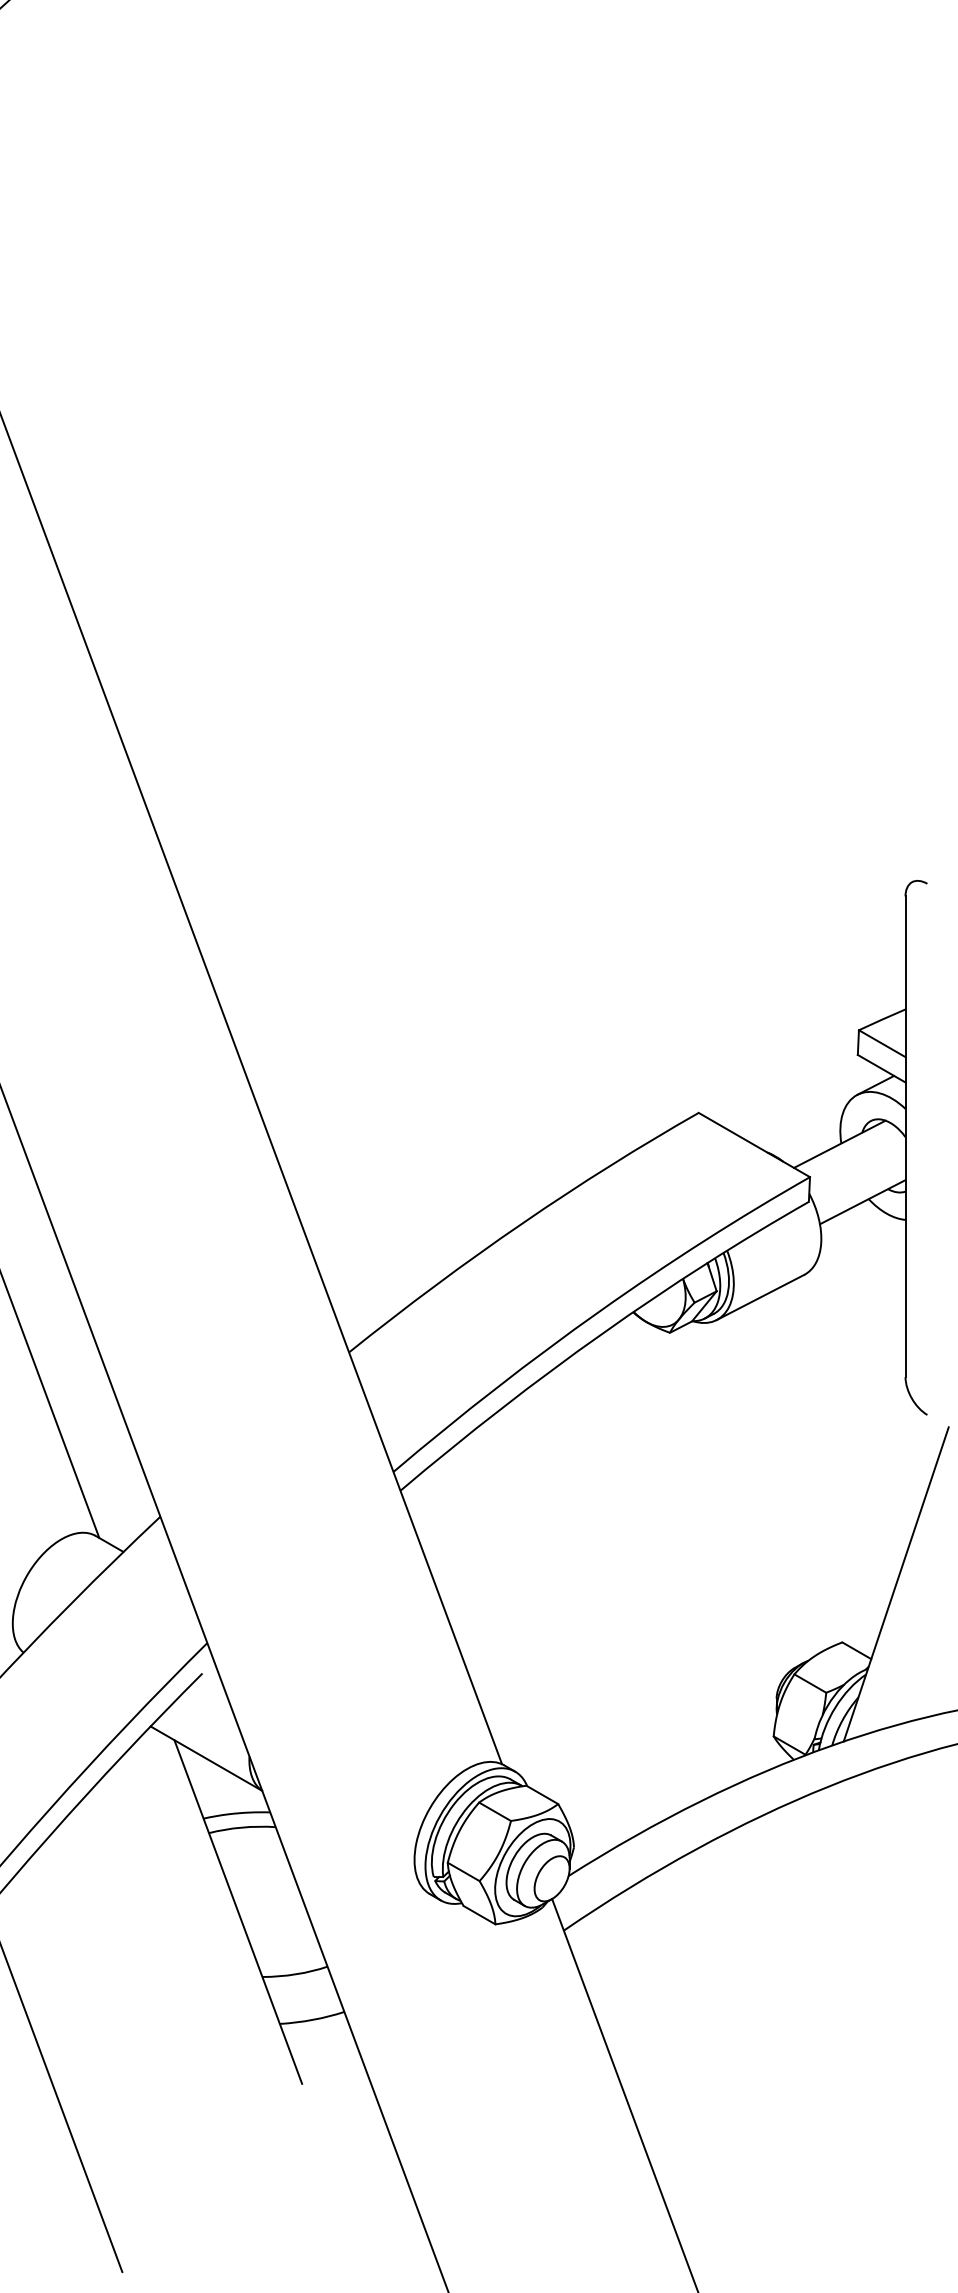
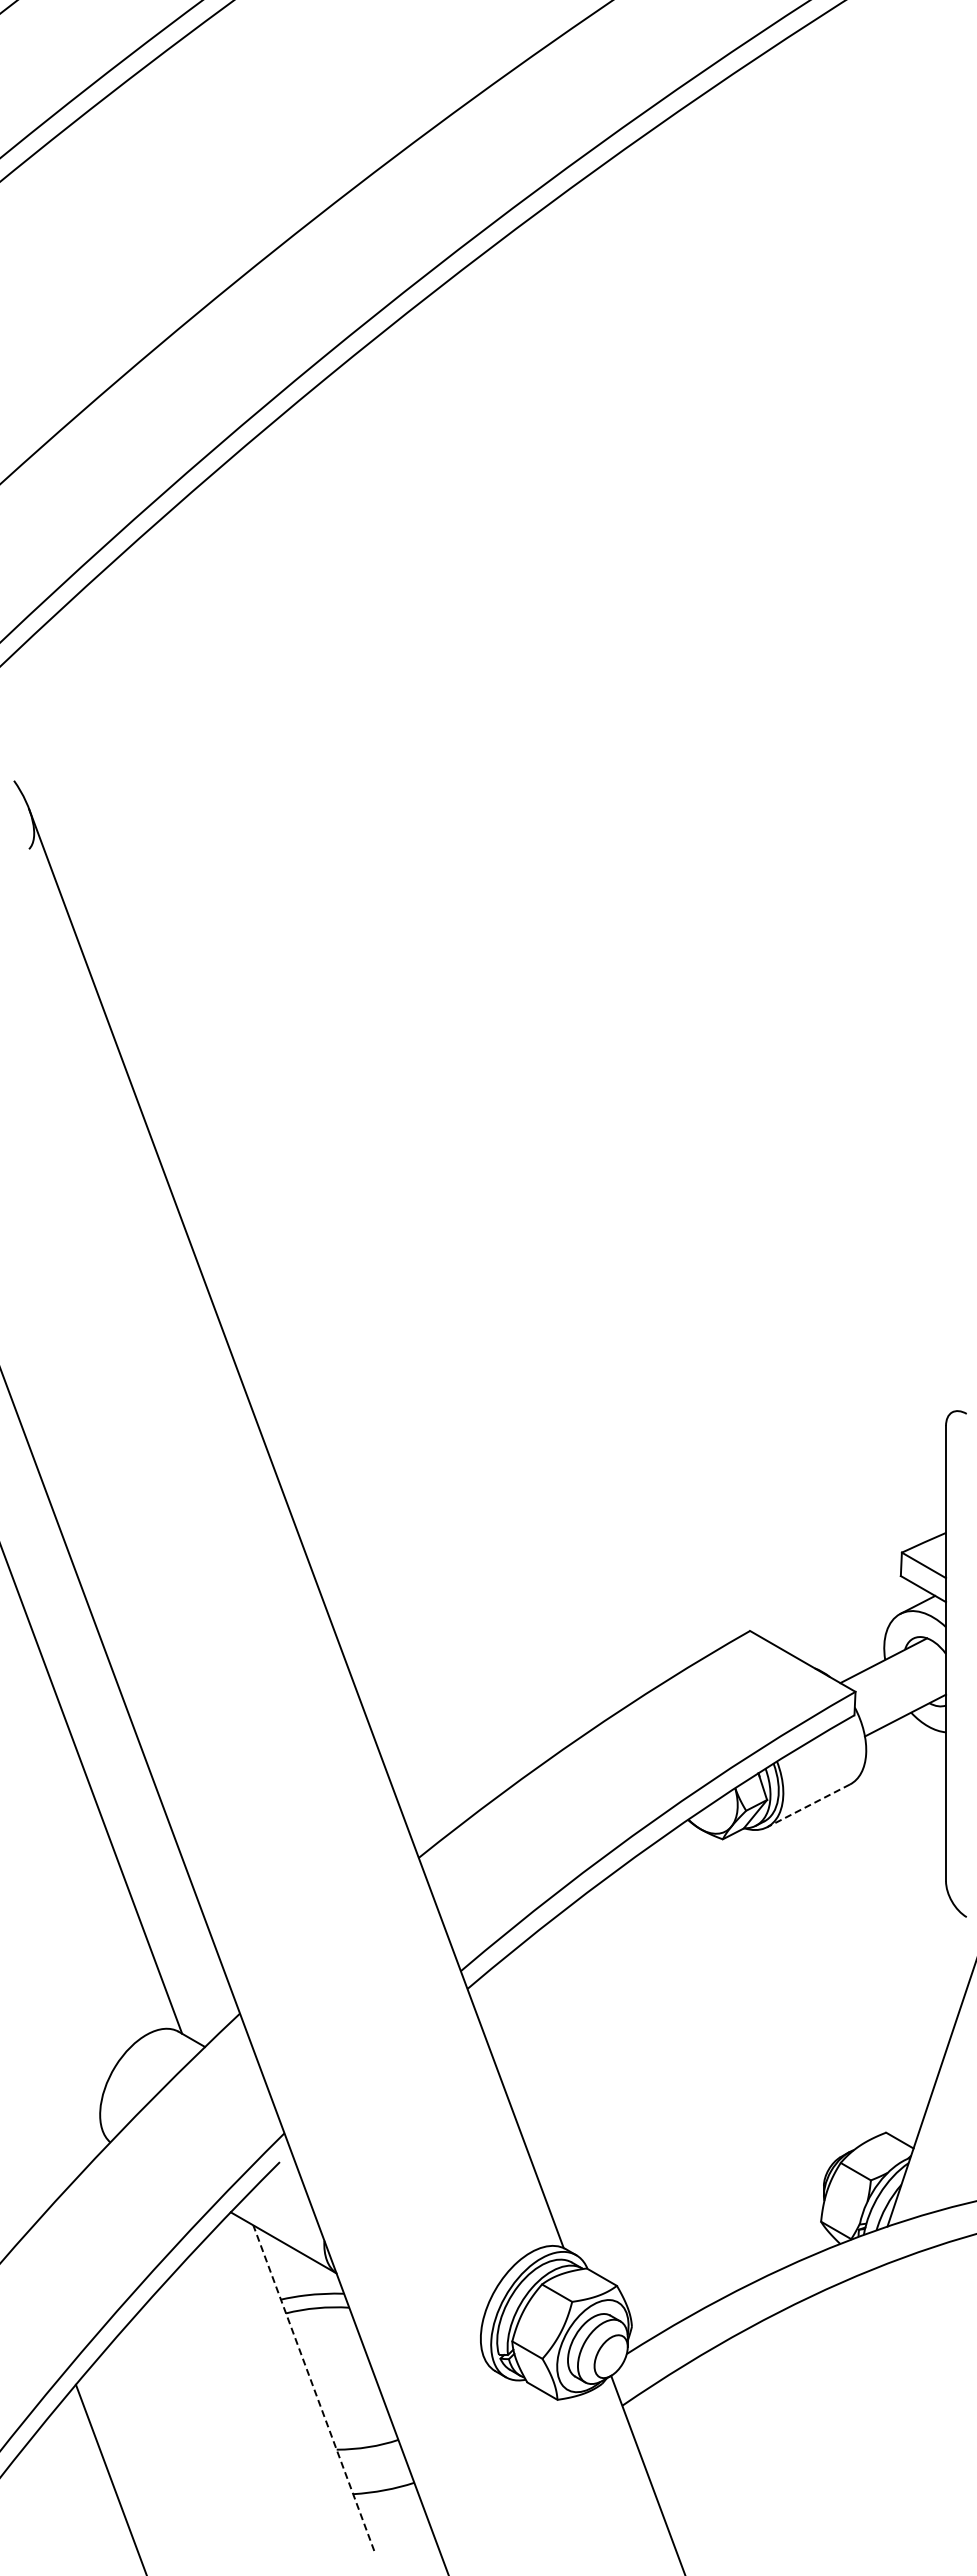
line: (760, 1297) -> (808, 1805), solid -> dashed
line: (237, 1912) -> (313, 2388), solid -> dashed

